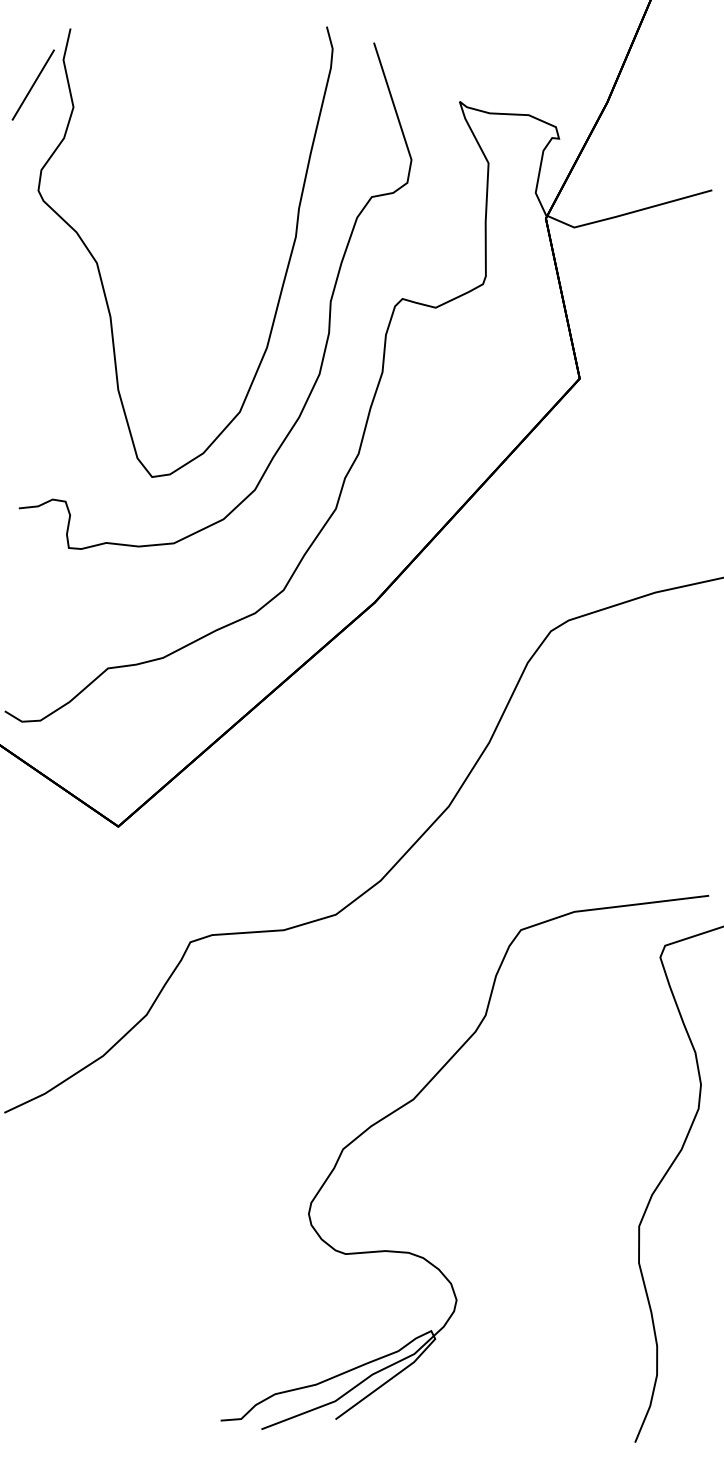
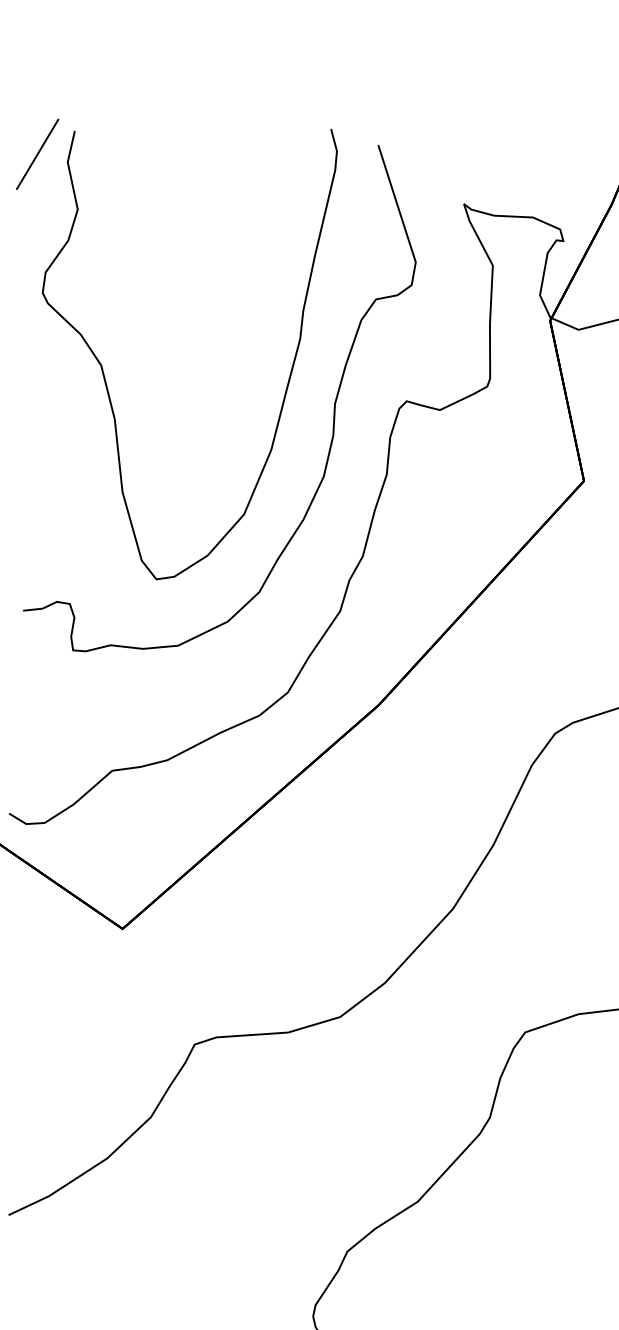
line: (32, 84) -> (36, 153), moved

